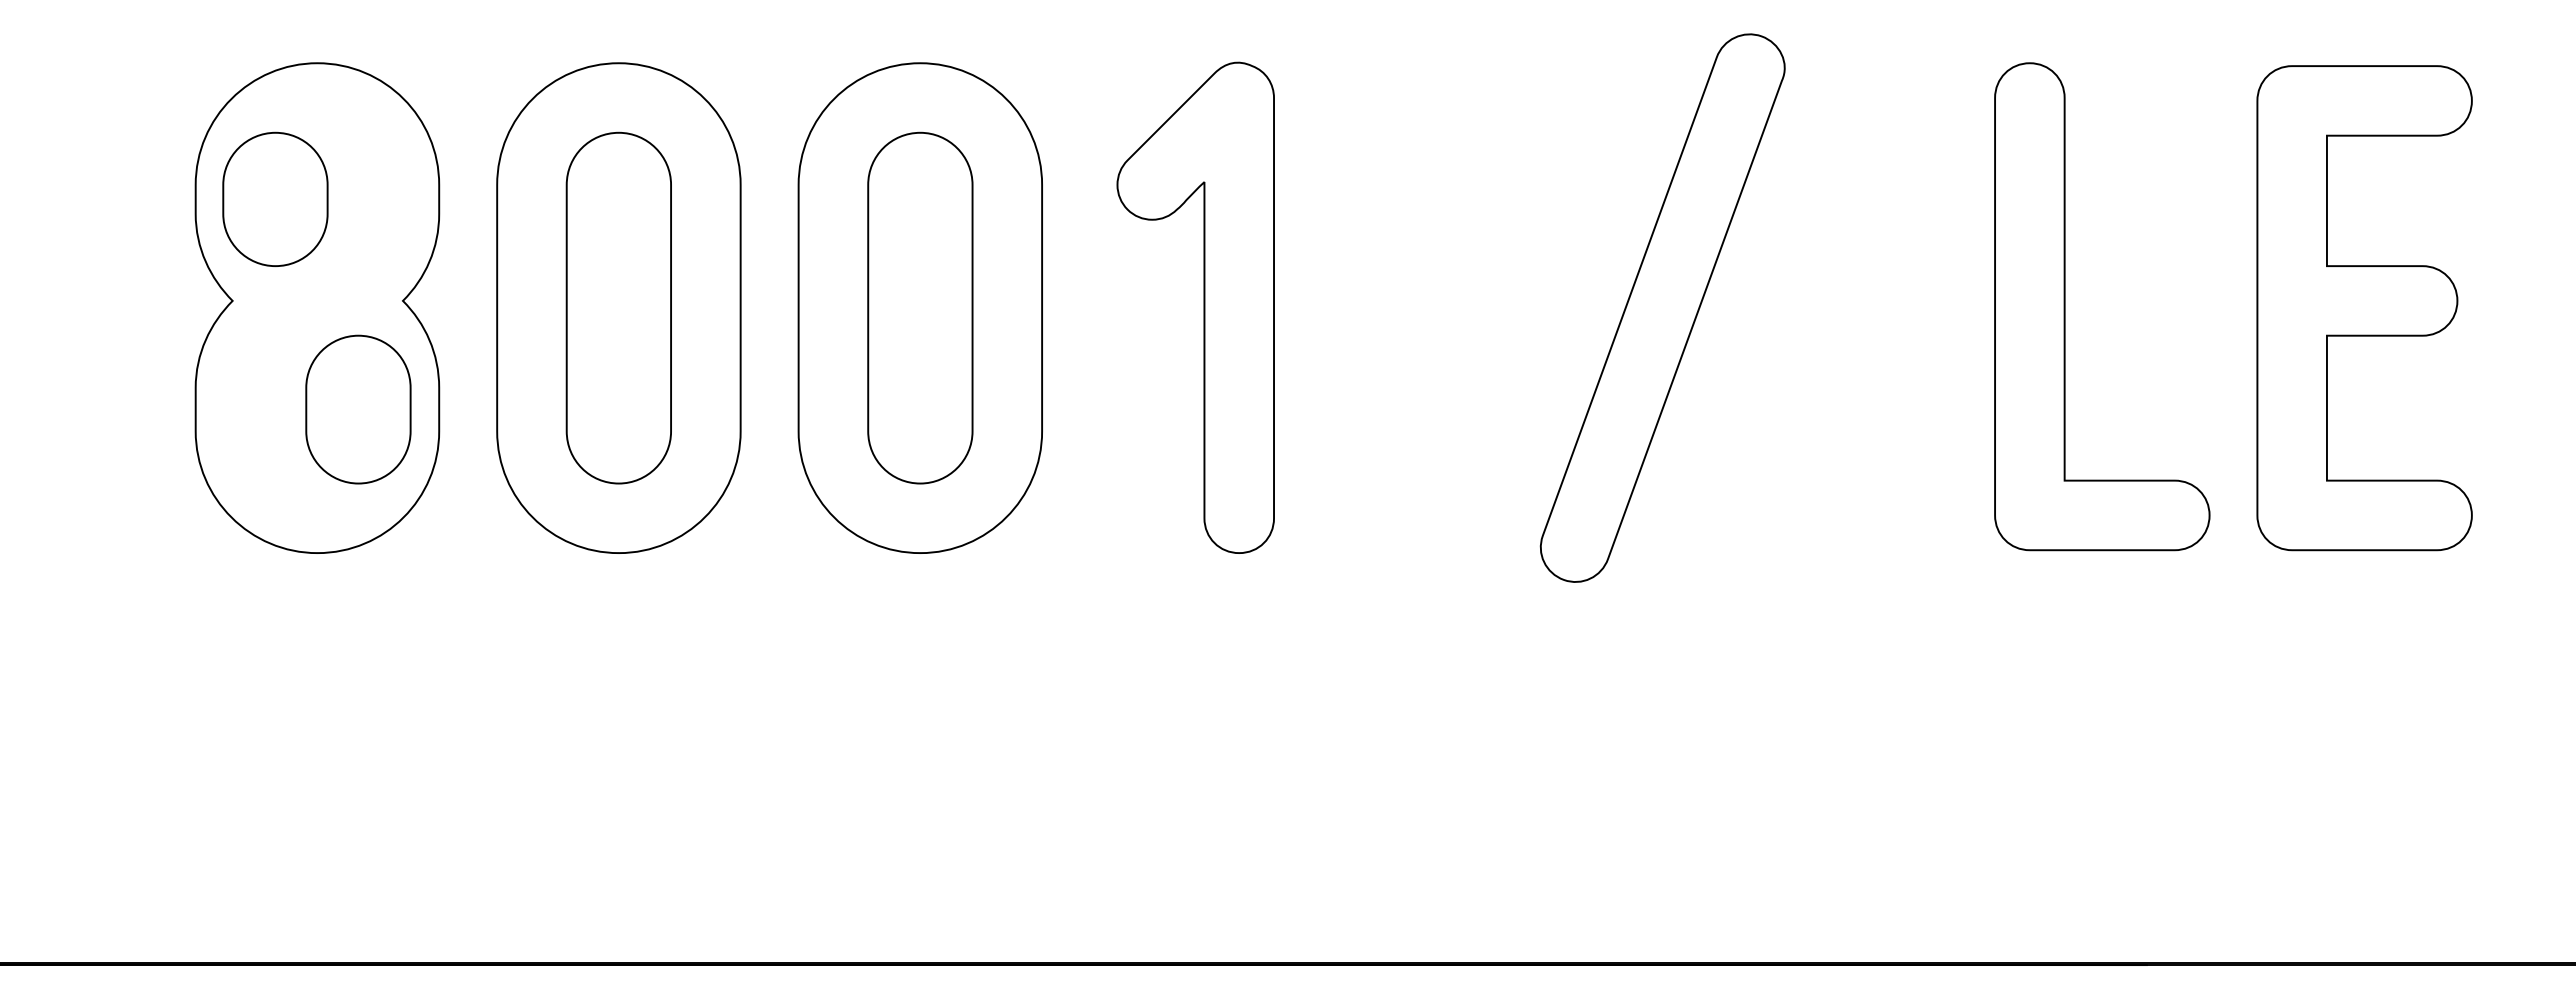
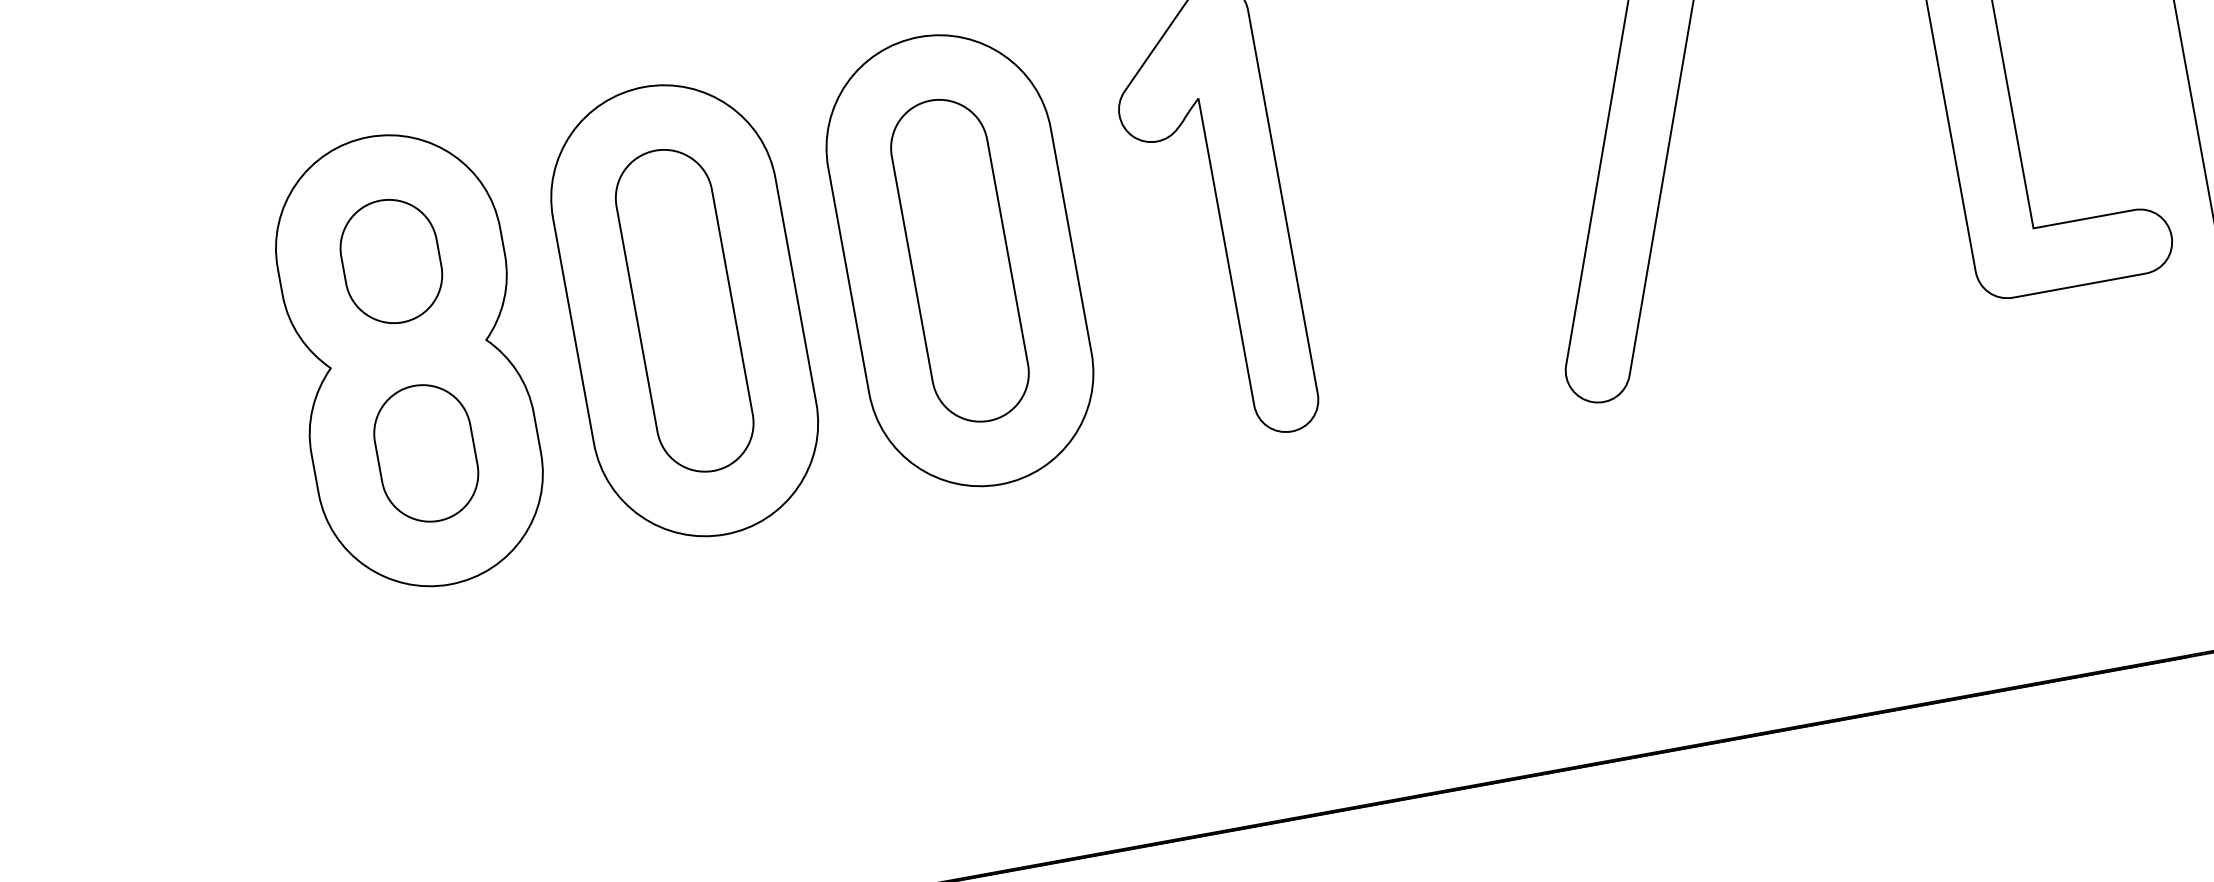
part: (275, 198) -> (391, 260), moved
part: (358, 409) -> (426, 453), moved

